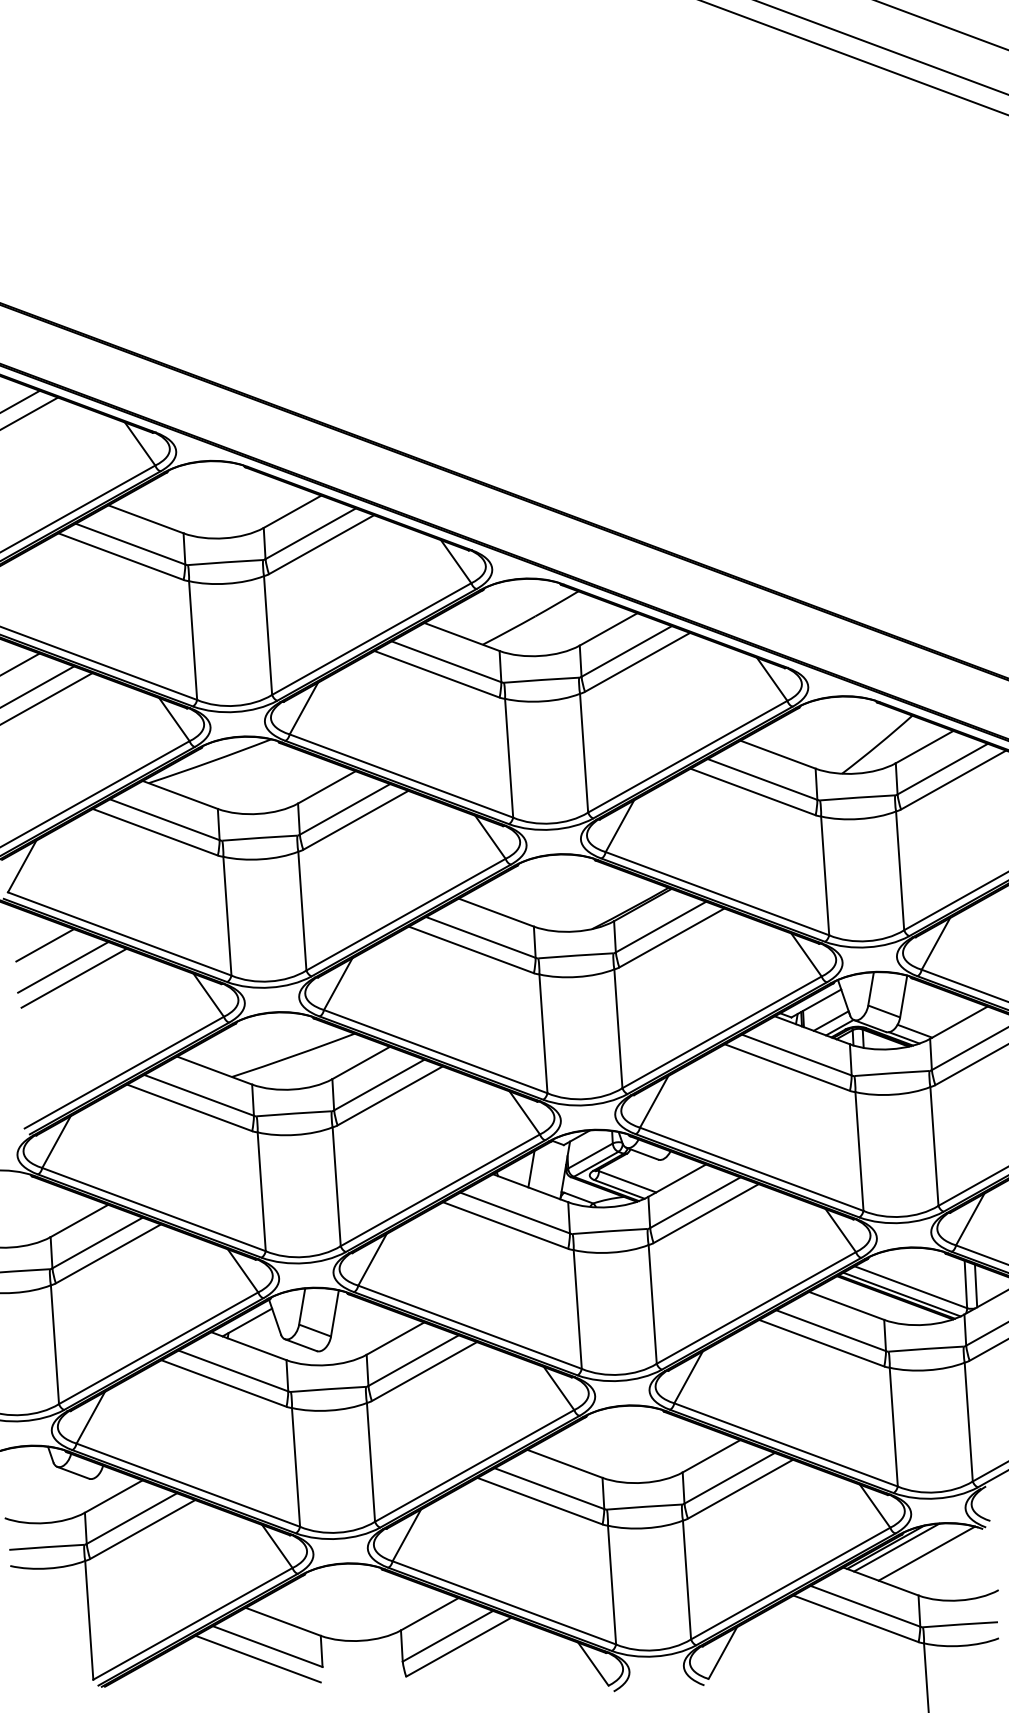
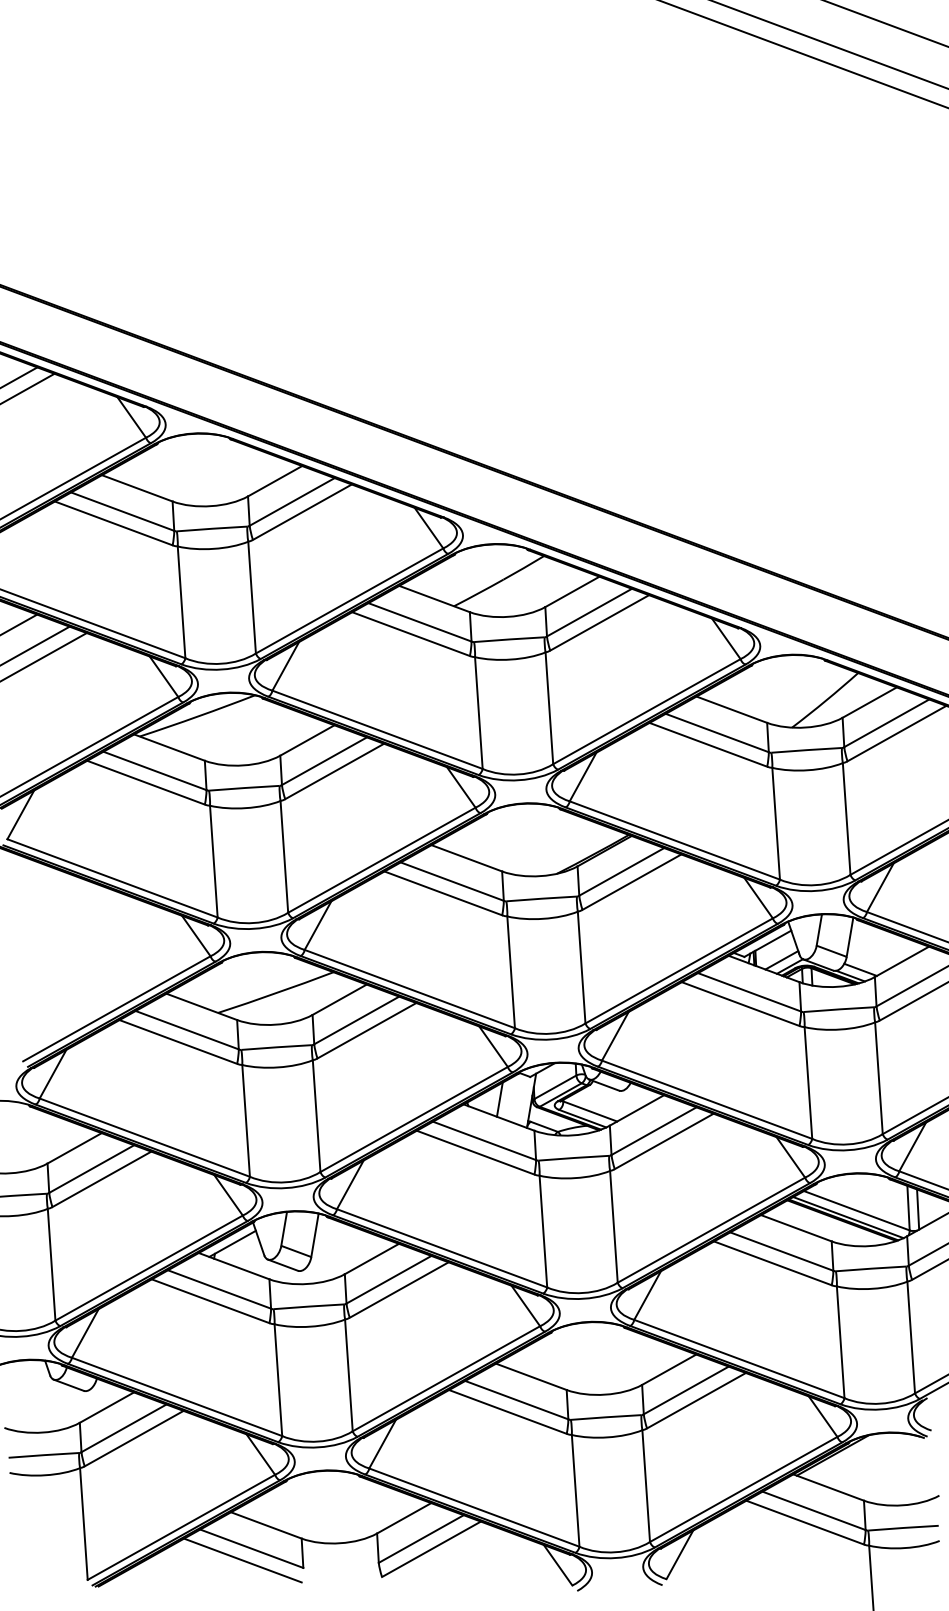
line: (44, 945) -> (41, 889), removed
line: (63, 967) -> (59, 909), removed
line: (73, 977) -> (69, 919), removed
line: (896, 1547) -> (843, 1455), removed
line: (926, 1553) -> (871, 1461), removed

